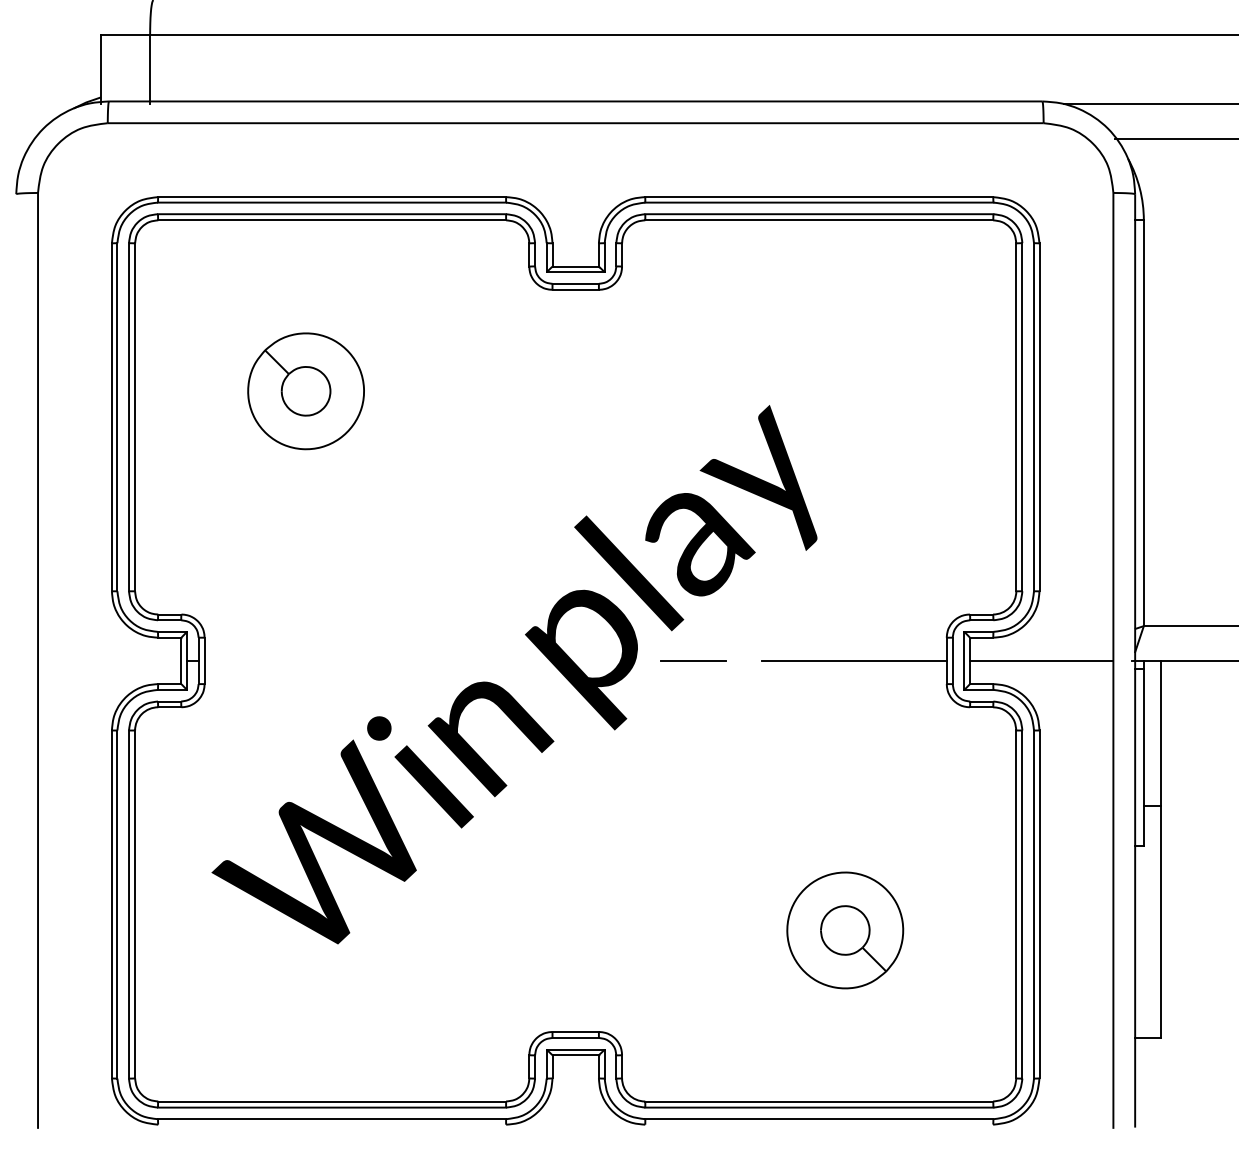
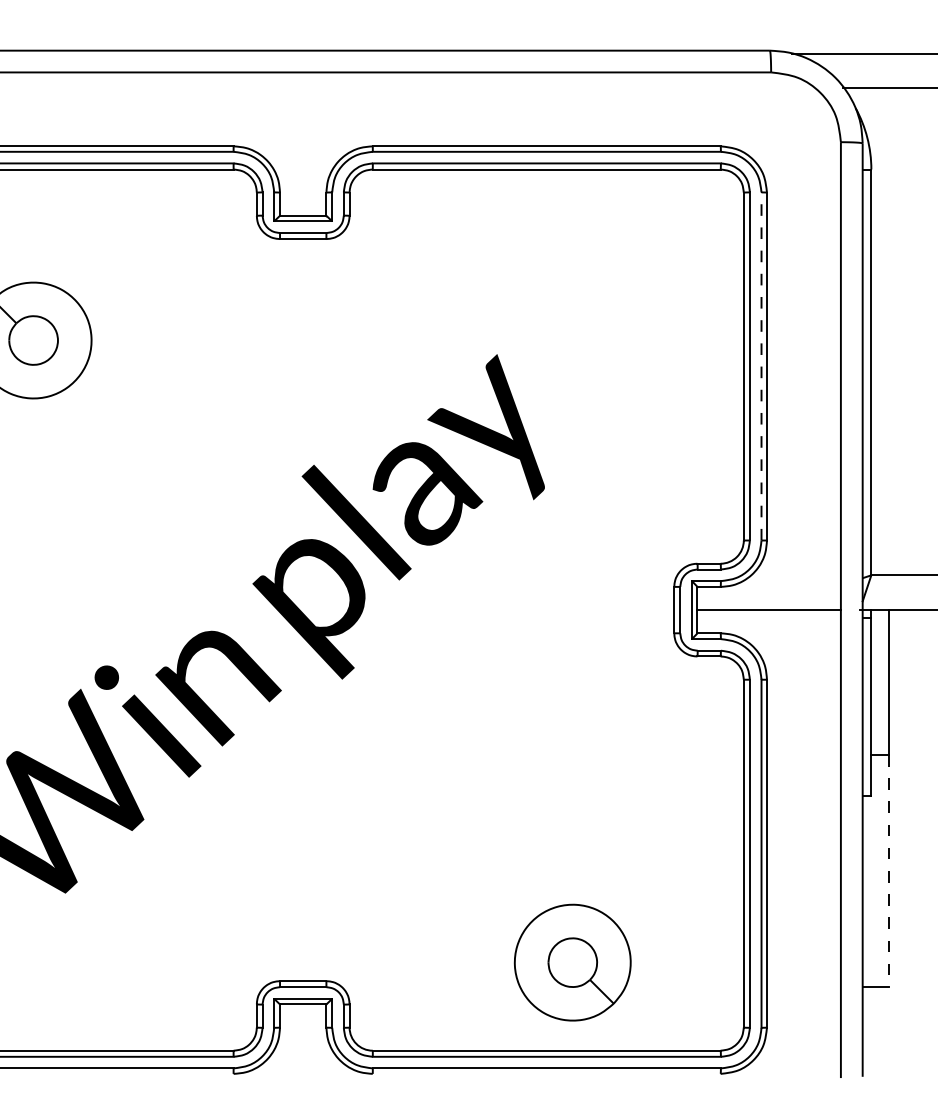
line: (1034, 416) -> (762, 365), solid -> dashed
line: (693, 660) -> (421, 609), removed
line: (853, 660) -> (581, 609), removed
line: (1161, 921) -> (889, 870), solid -> dashed
part: (845, 930) -> (573, 962), moved

